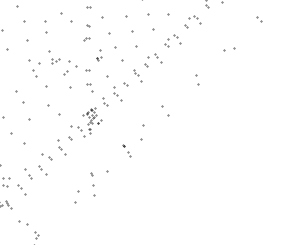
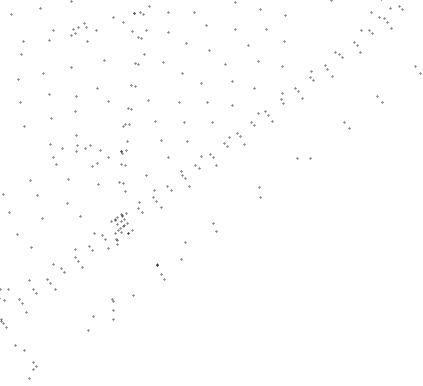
part: (99, 55) -> (124, 147), moved
part: (55, 60) -> (83, 148), size x1.43
part: (165, 111) -> (214, 227), size x0.62
part: (92, 184) -> (112, 309), size x0.71

